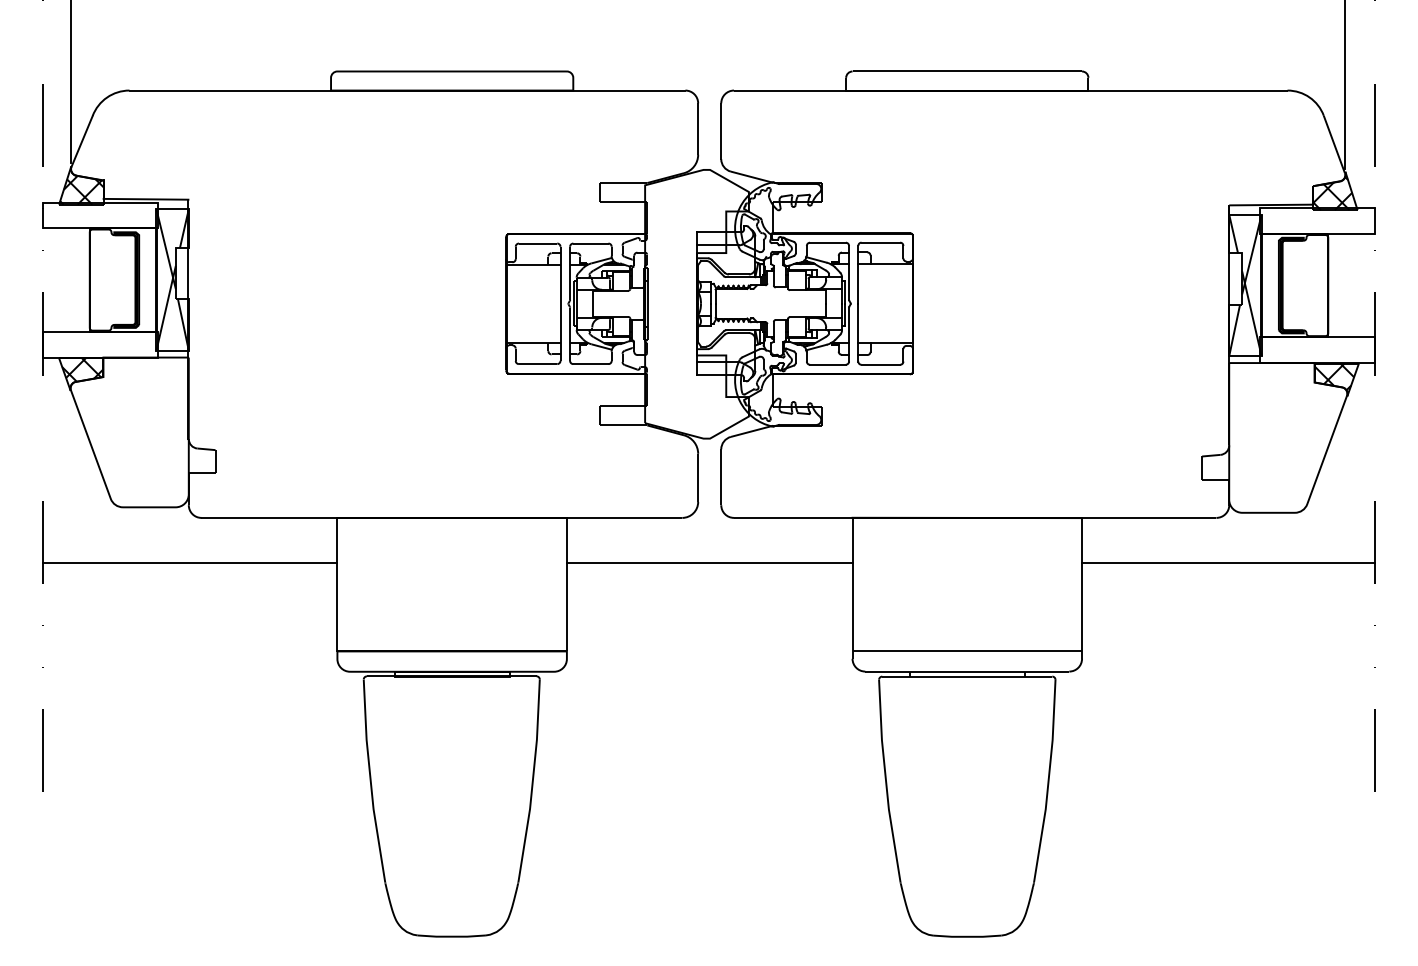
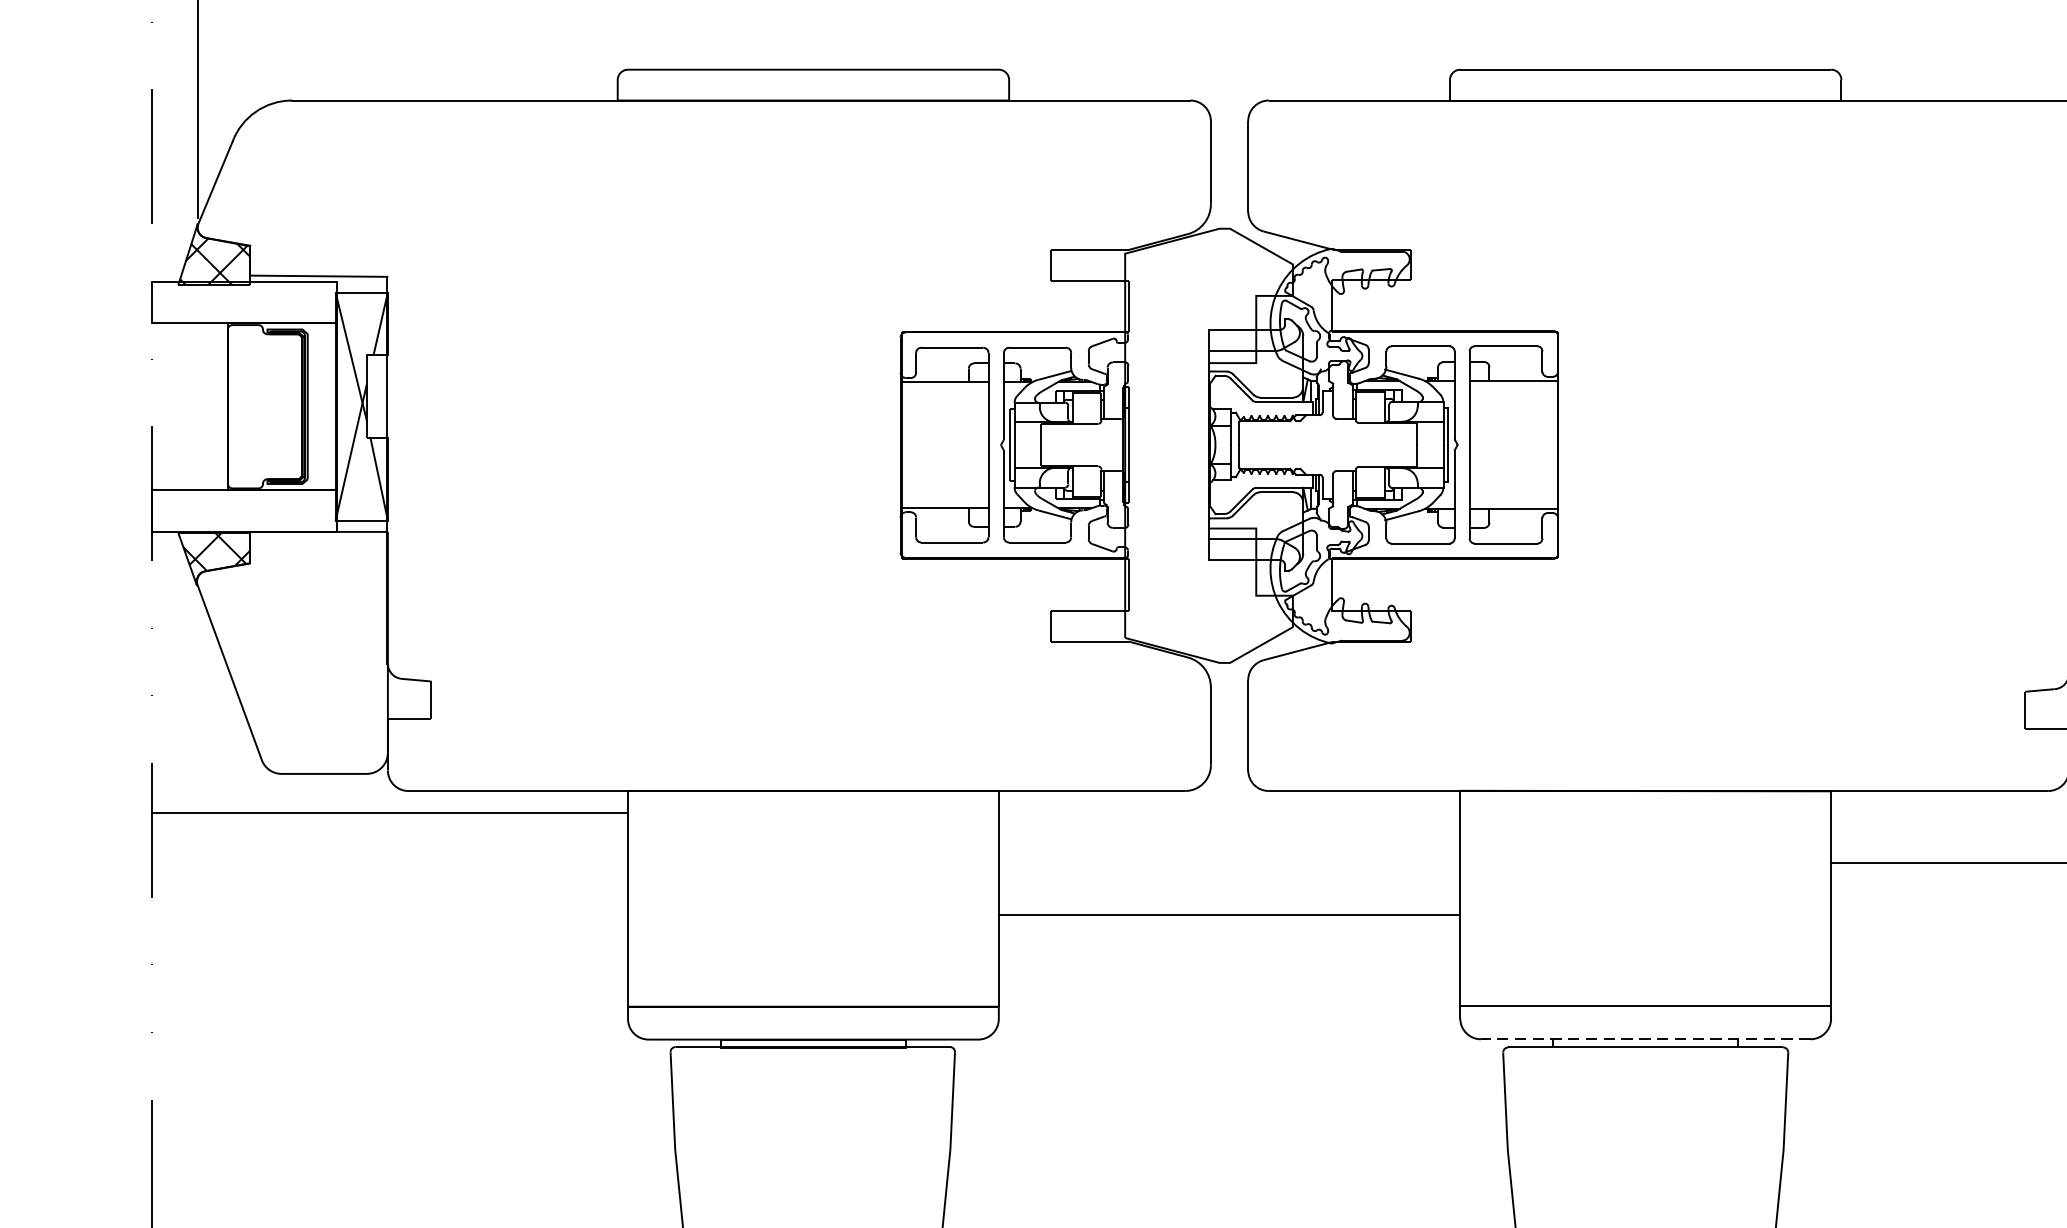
line: (189, 562) -> (389, 812), moved
line: (709, 562) -> (1229, 914), moved
line: (967, 671) -> (1646, 1039), solid -> dashed

